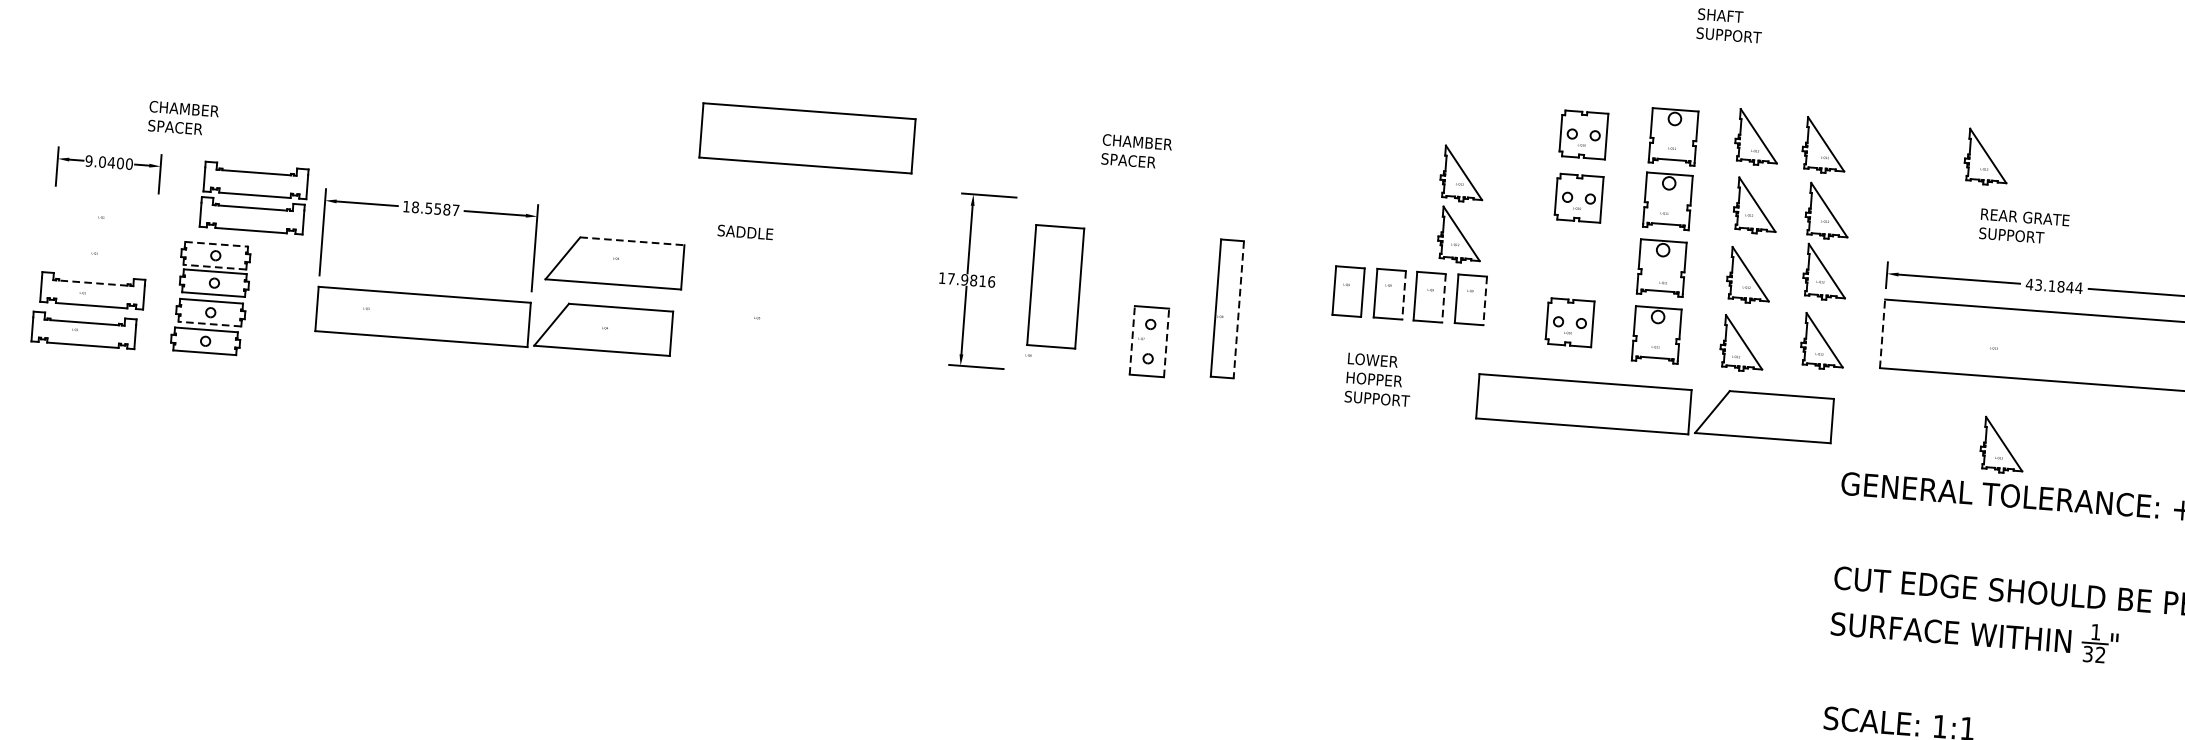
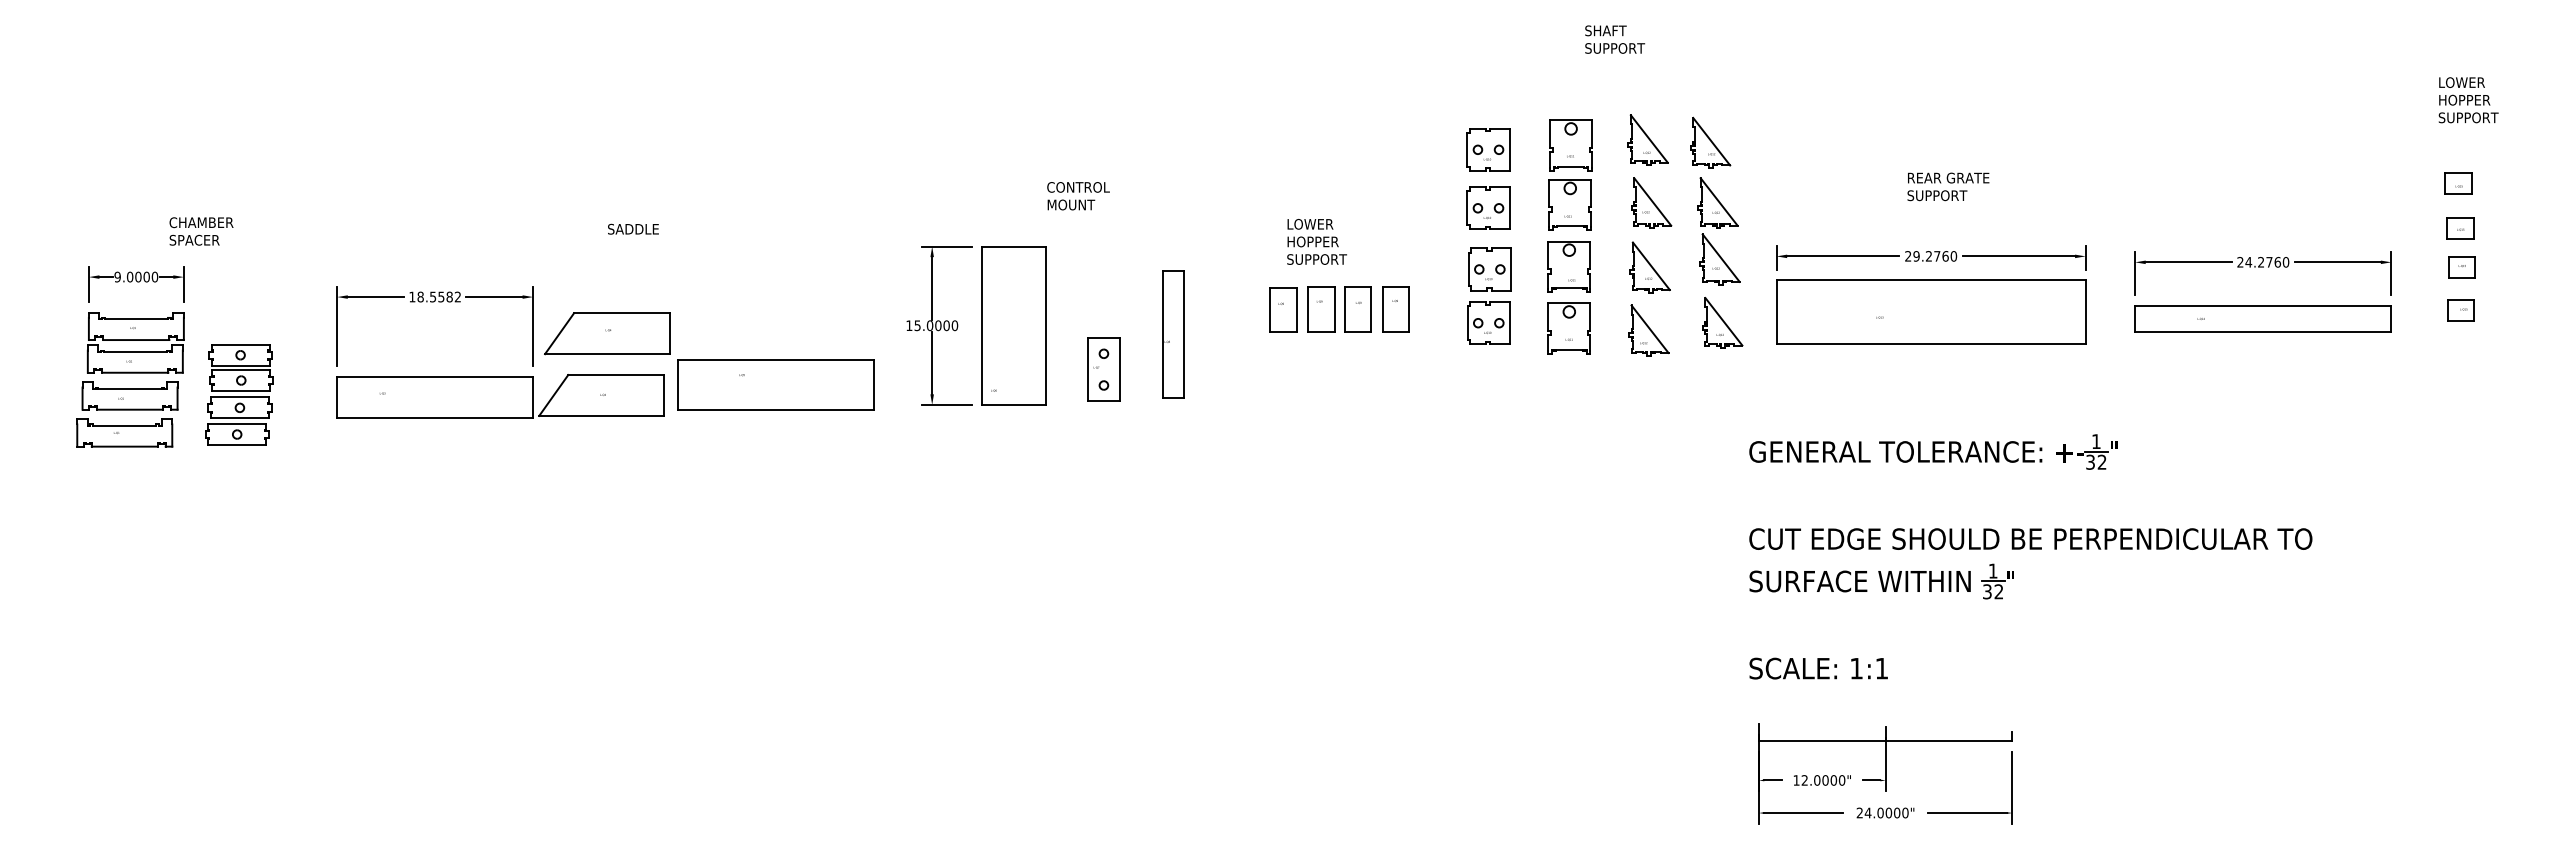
part: (807, 138) -> (775, 384), moved
text: (1137, 152) -> (1079, 196), CHAMBER SPACER -> CONTROL MOUNT
part: (1986, 157) -> (1859, 142), removed
text: (111, 162) -> (138, 276), 9.0400 -> 9.0000
part: (253, 197) -> (135, 342), moved
part: (1460, 204) -> (1380, 222), removed
text: (455, 209) -> (457, 296), 18.5587 -> 18.5582
text: (2024, 226) -> (1948, 186), moved
text: (745, 231) -> (633, 228), moved
line: (632, 241) -> (622, 313), dashed -> solid
line: (217, 244) -> (241, 344), dashed -> solid
part: (1575, 264) -> (1489, 269), added
line: (214, 266) -> (240, 365), dashed -> solid
text: (971, 280) -> (936, 325), 17.9816 -> 15.0000
line: (93, 282) -> (130, 388), dashed -> solid
part: (1055, 286) -> (1013, 325), size x1.43
text: (2053, 286) -> (1930, 256), 43.1844 -> 29.2760
line: (1403, 296) -> (1334, 310), dashed -> solid
line: (1444, 299) -> (1371, 310), dashed -> solid
line: (1485, 301) -> (1409, 309), dashed -> solid
line: (1238, 310) -> (1183, 334), dashed -> solid
line: (209, 324) -> (239, 418), dashed -> solid
line: (1882, 333) -> (1776, 311), dashed -> solid
line: (1132, 340) -> (1088, 369), dashed -> solid
line: (1166, 342) -> (1119, 369), dashed -> solid
text: (1378, 379) -> (1316, 241), moved
part: (1654, 408) -> (1572, 396), removed
part: (2002, 444) -> (1894, 405), removed

